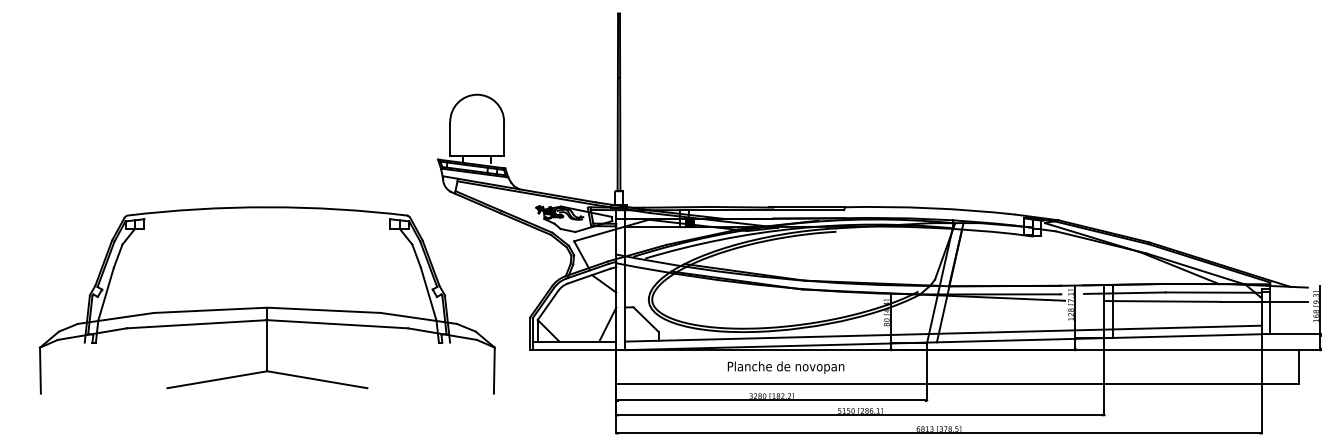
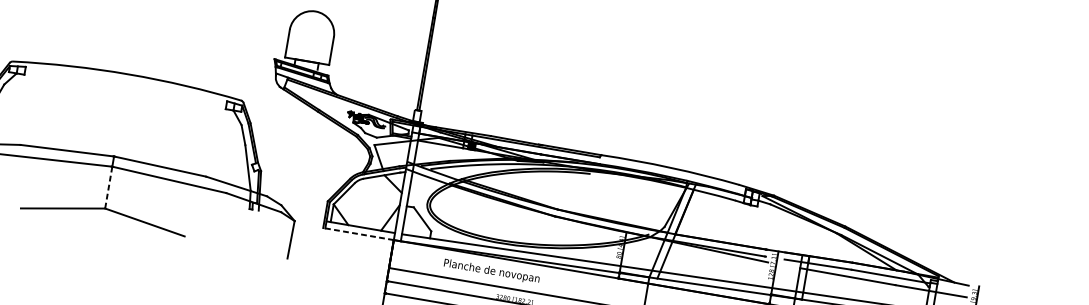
line: (267, 345) -> (108, 187), solid -> dashed
line: (572, 350) -> (357, 234), solid -> dashed
text: (785, 367) -> (491, 271), moved

